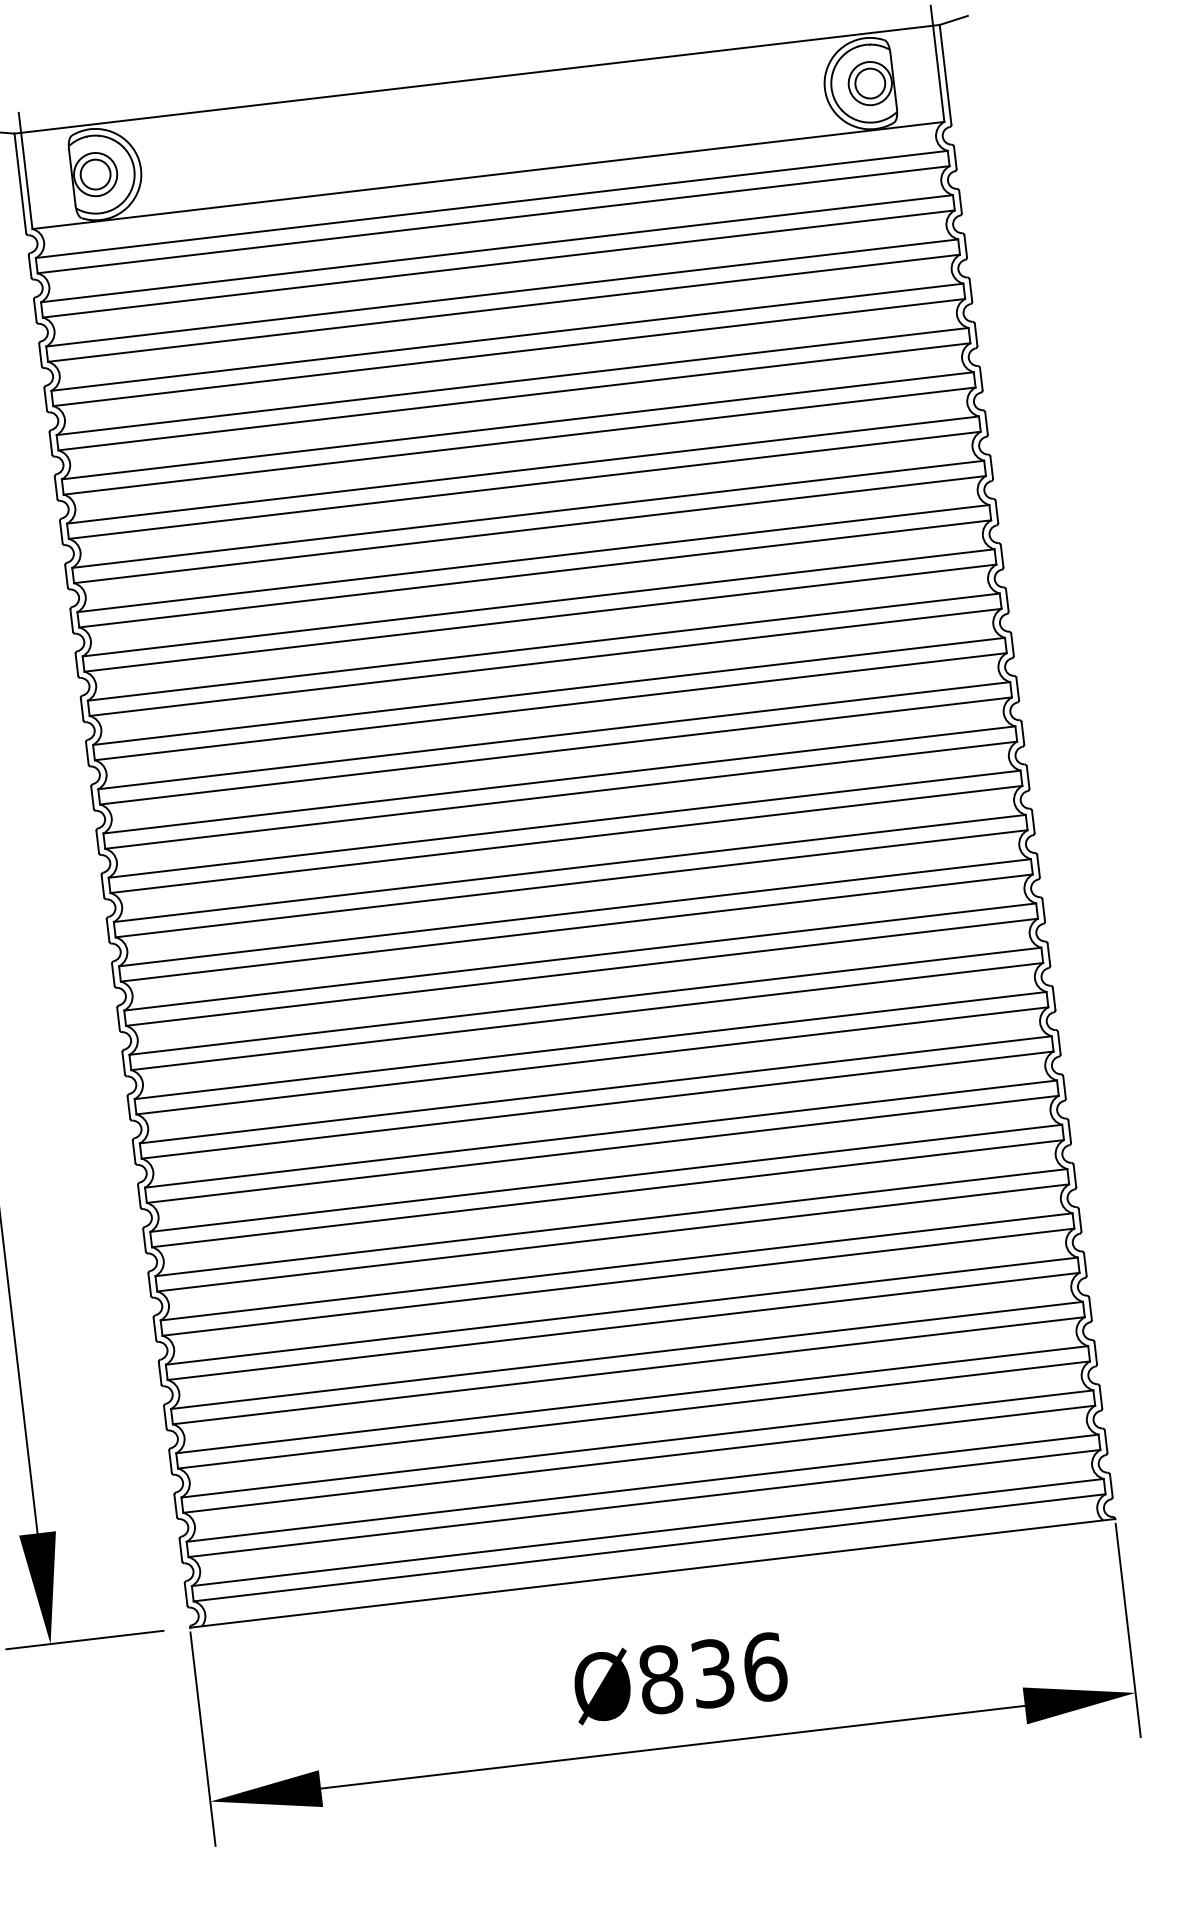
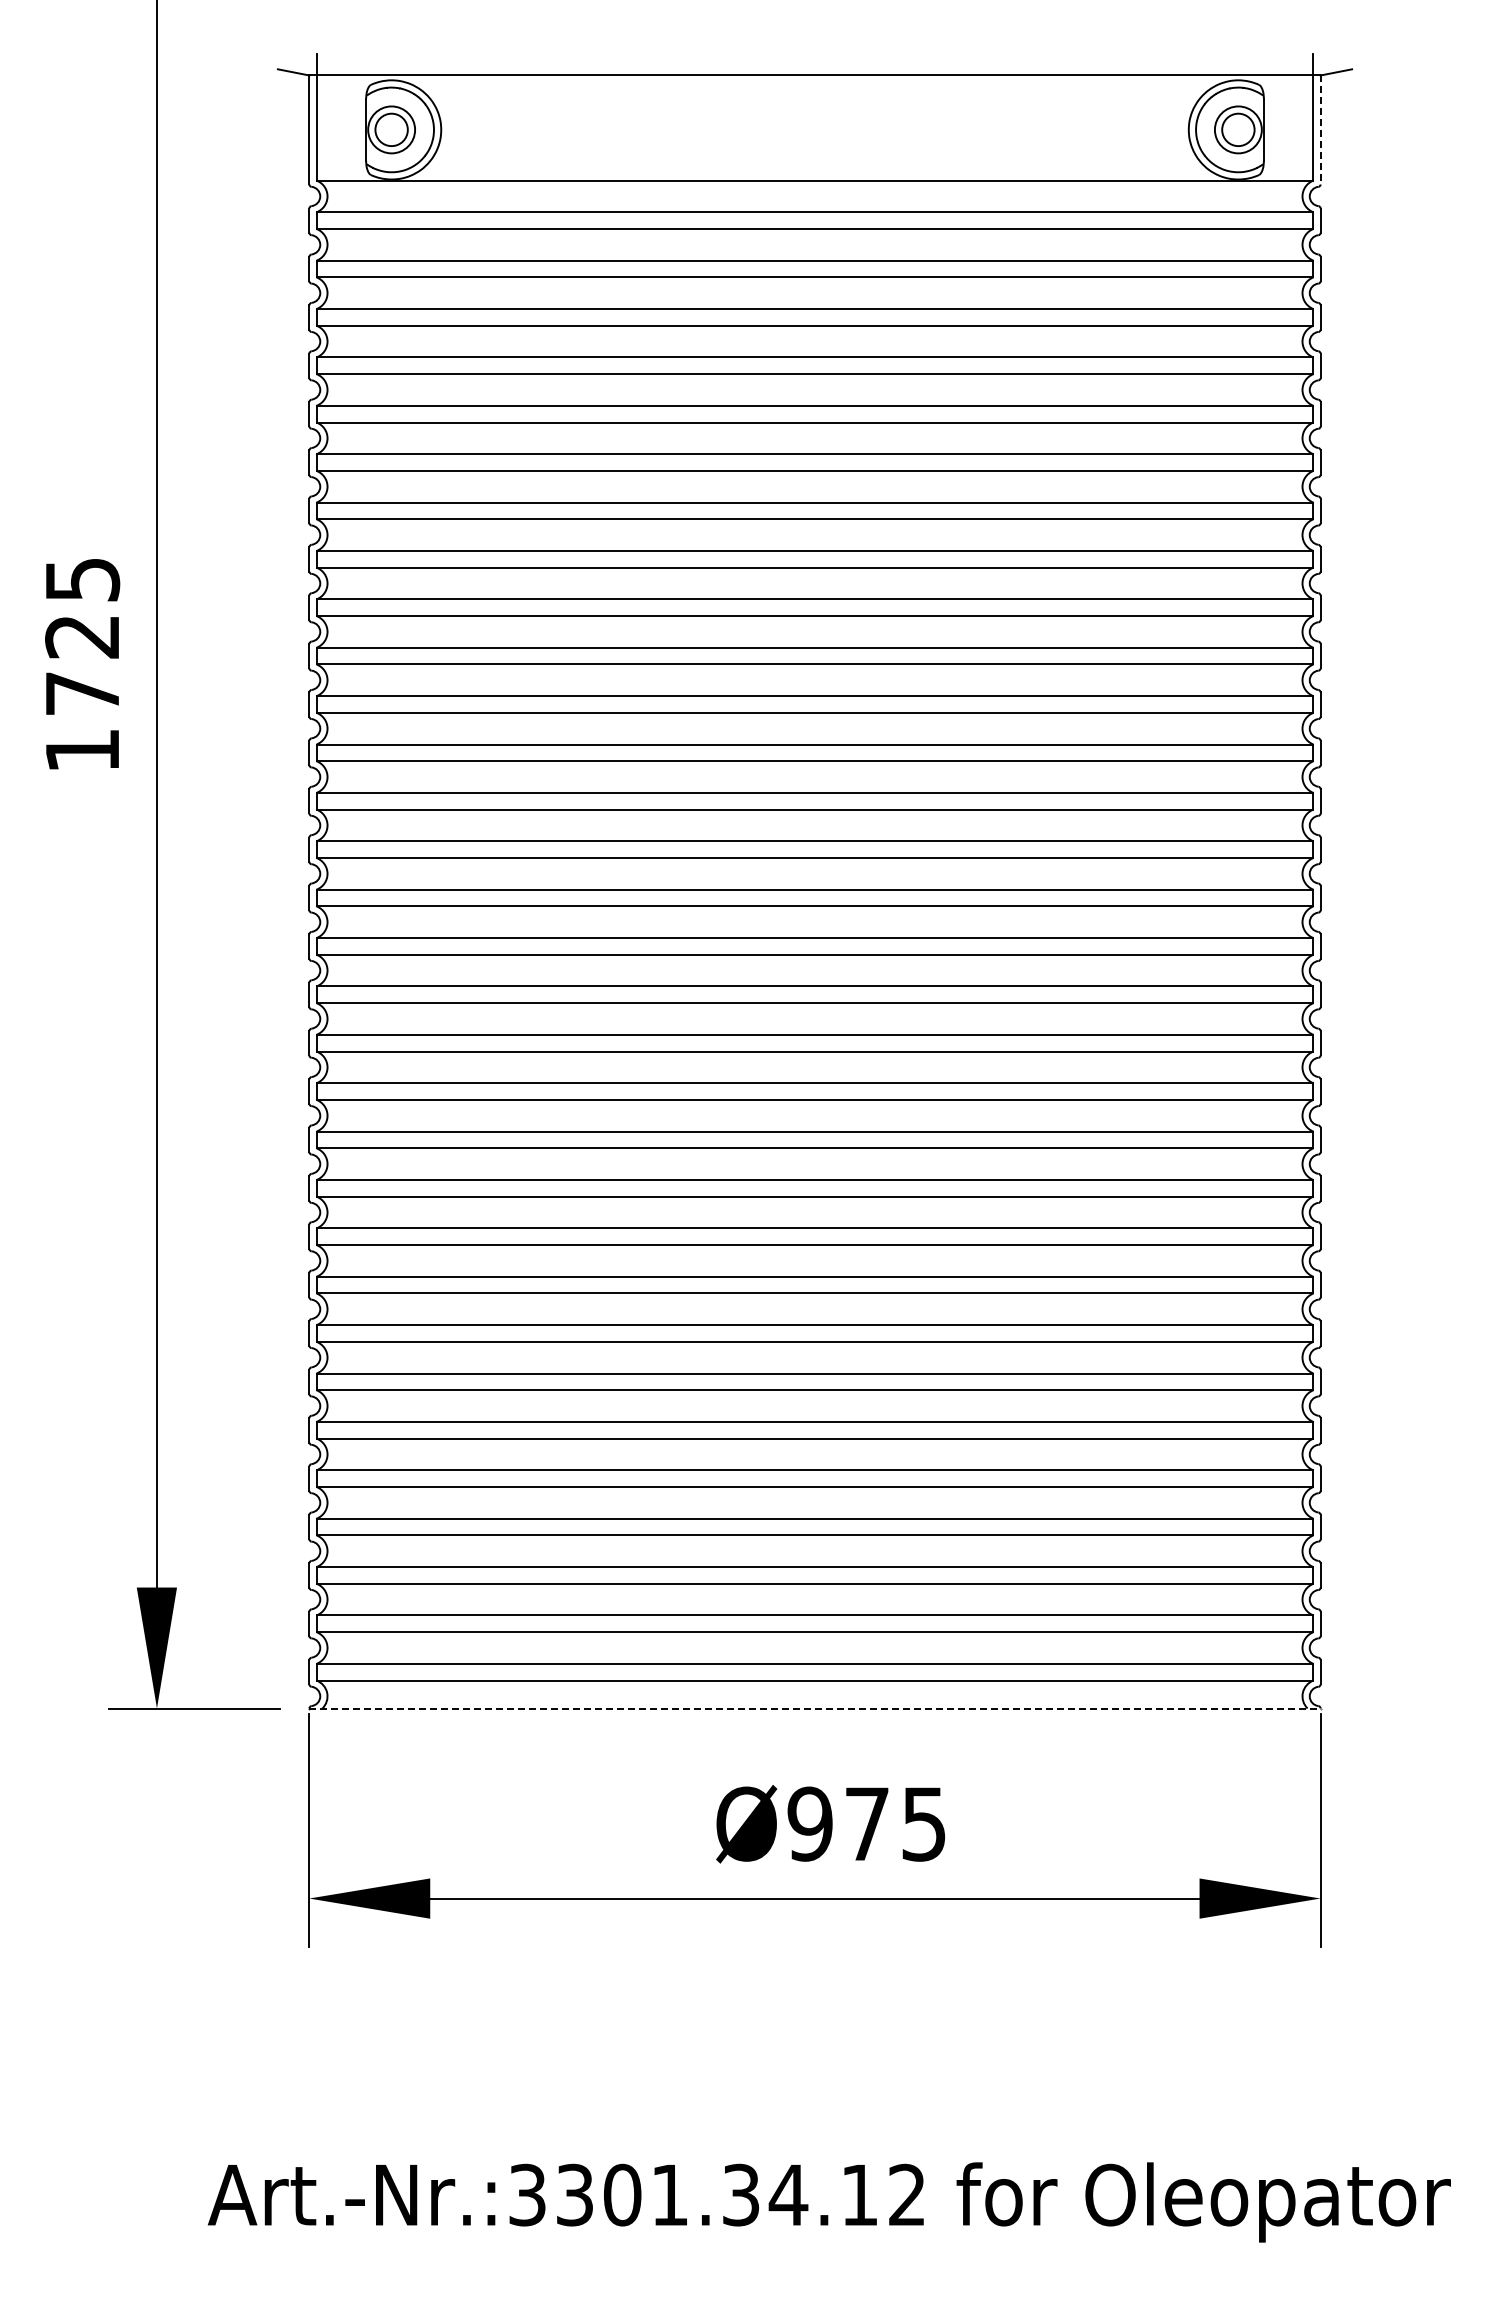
line: (945, 75) -> (1320, 130), solid -> dashed
line: (653, 1573) -> (815, 1708), solid -> dashed
text: (713, 1672) -> (867, 1823), Ø836 -> Ø975

